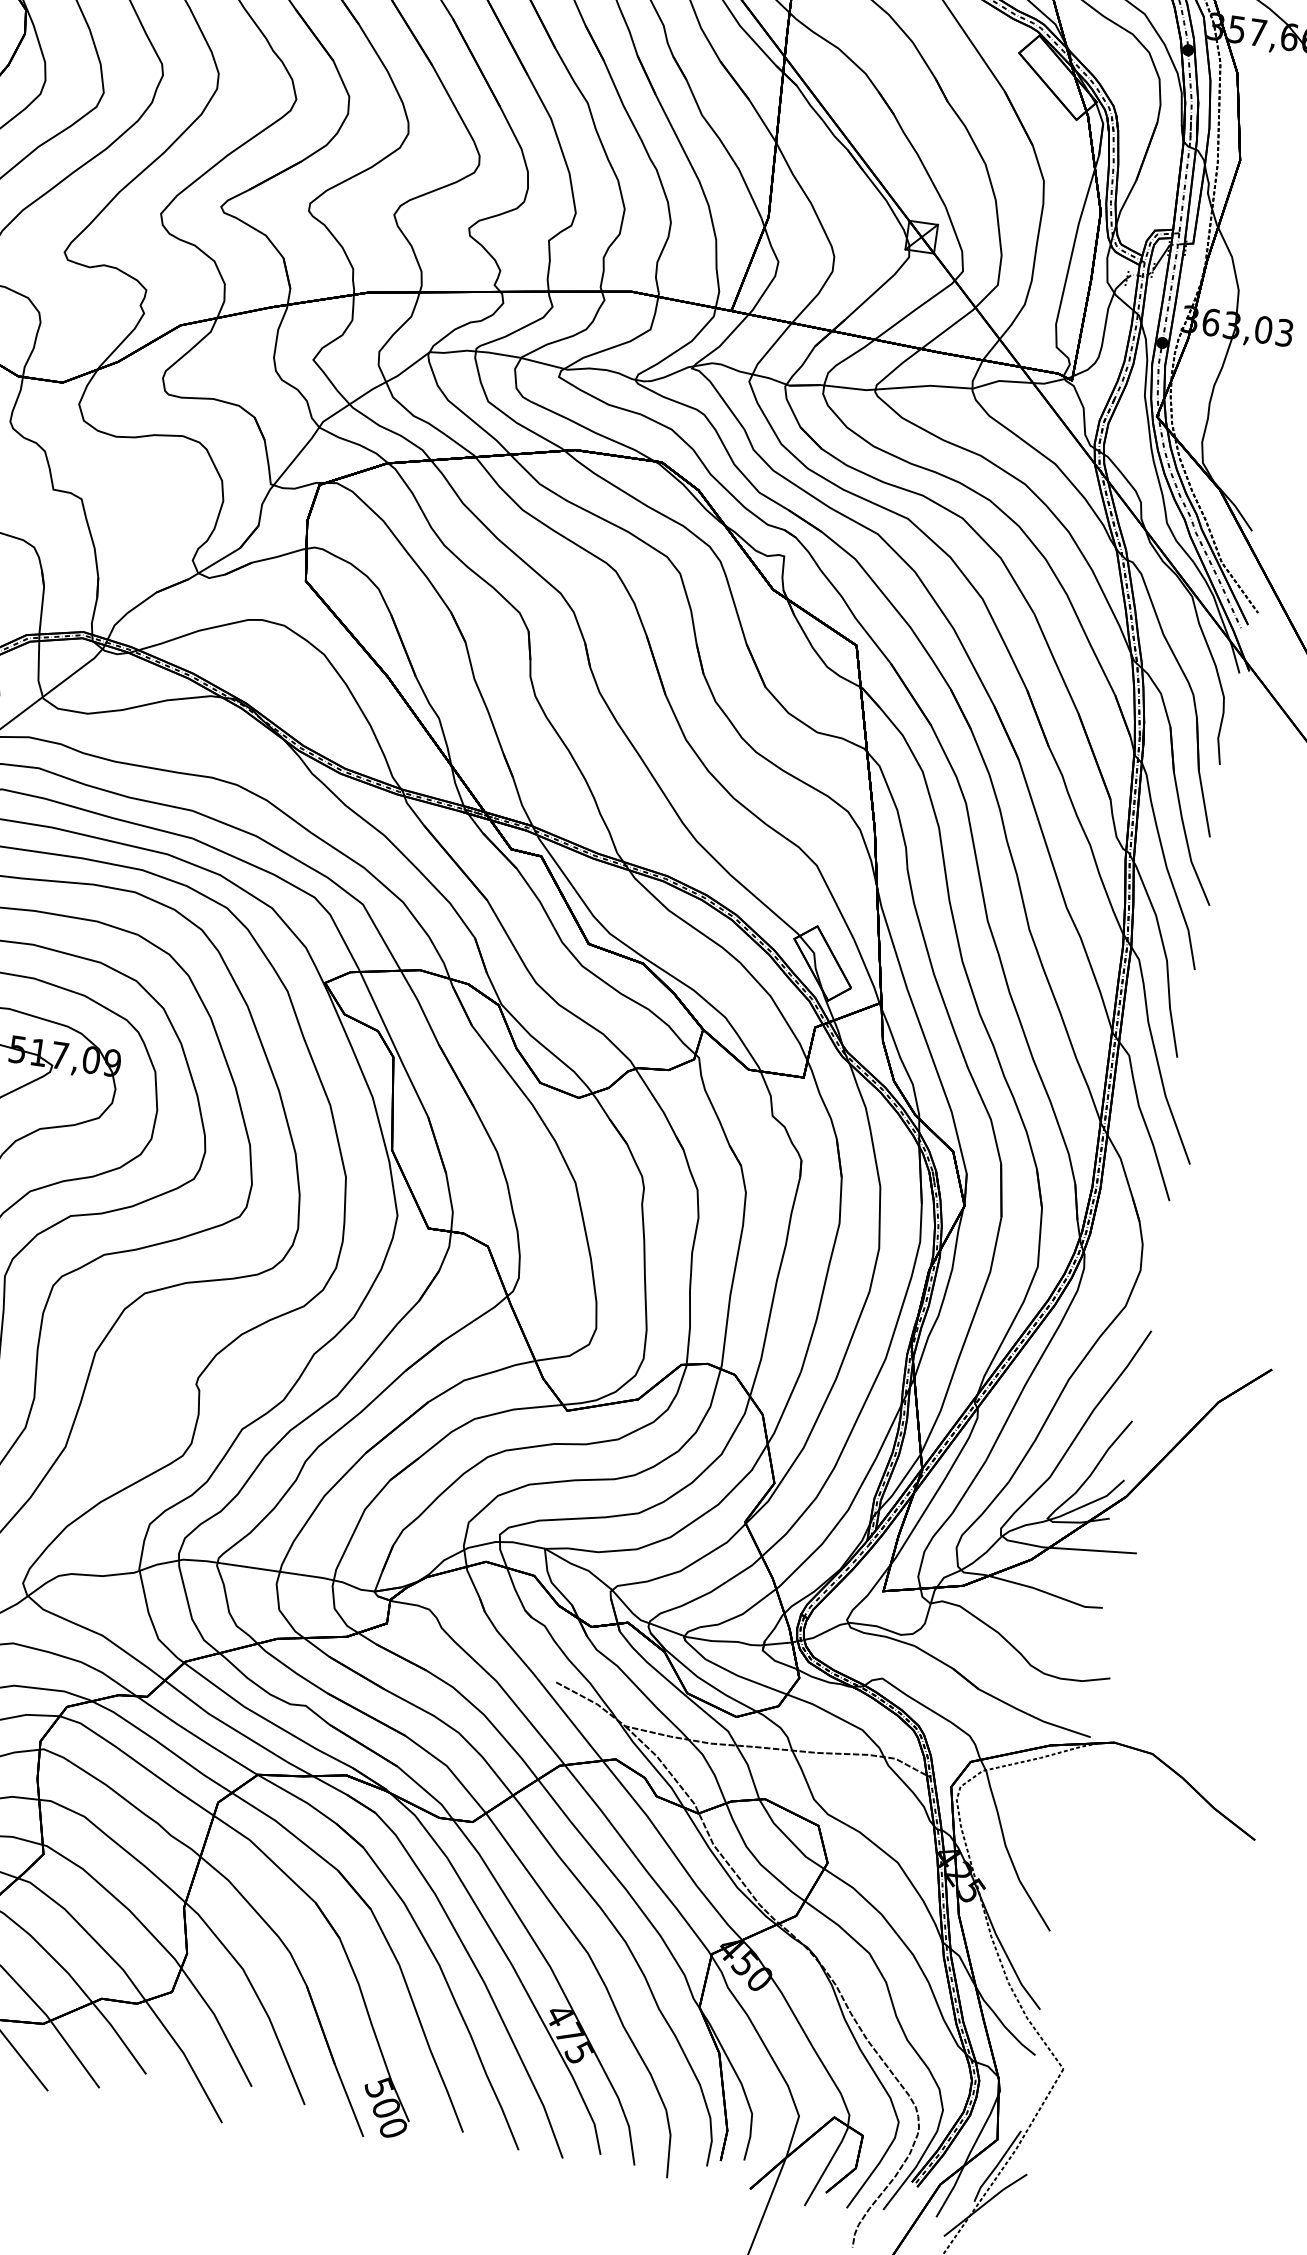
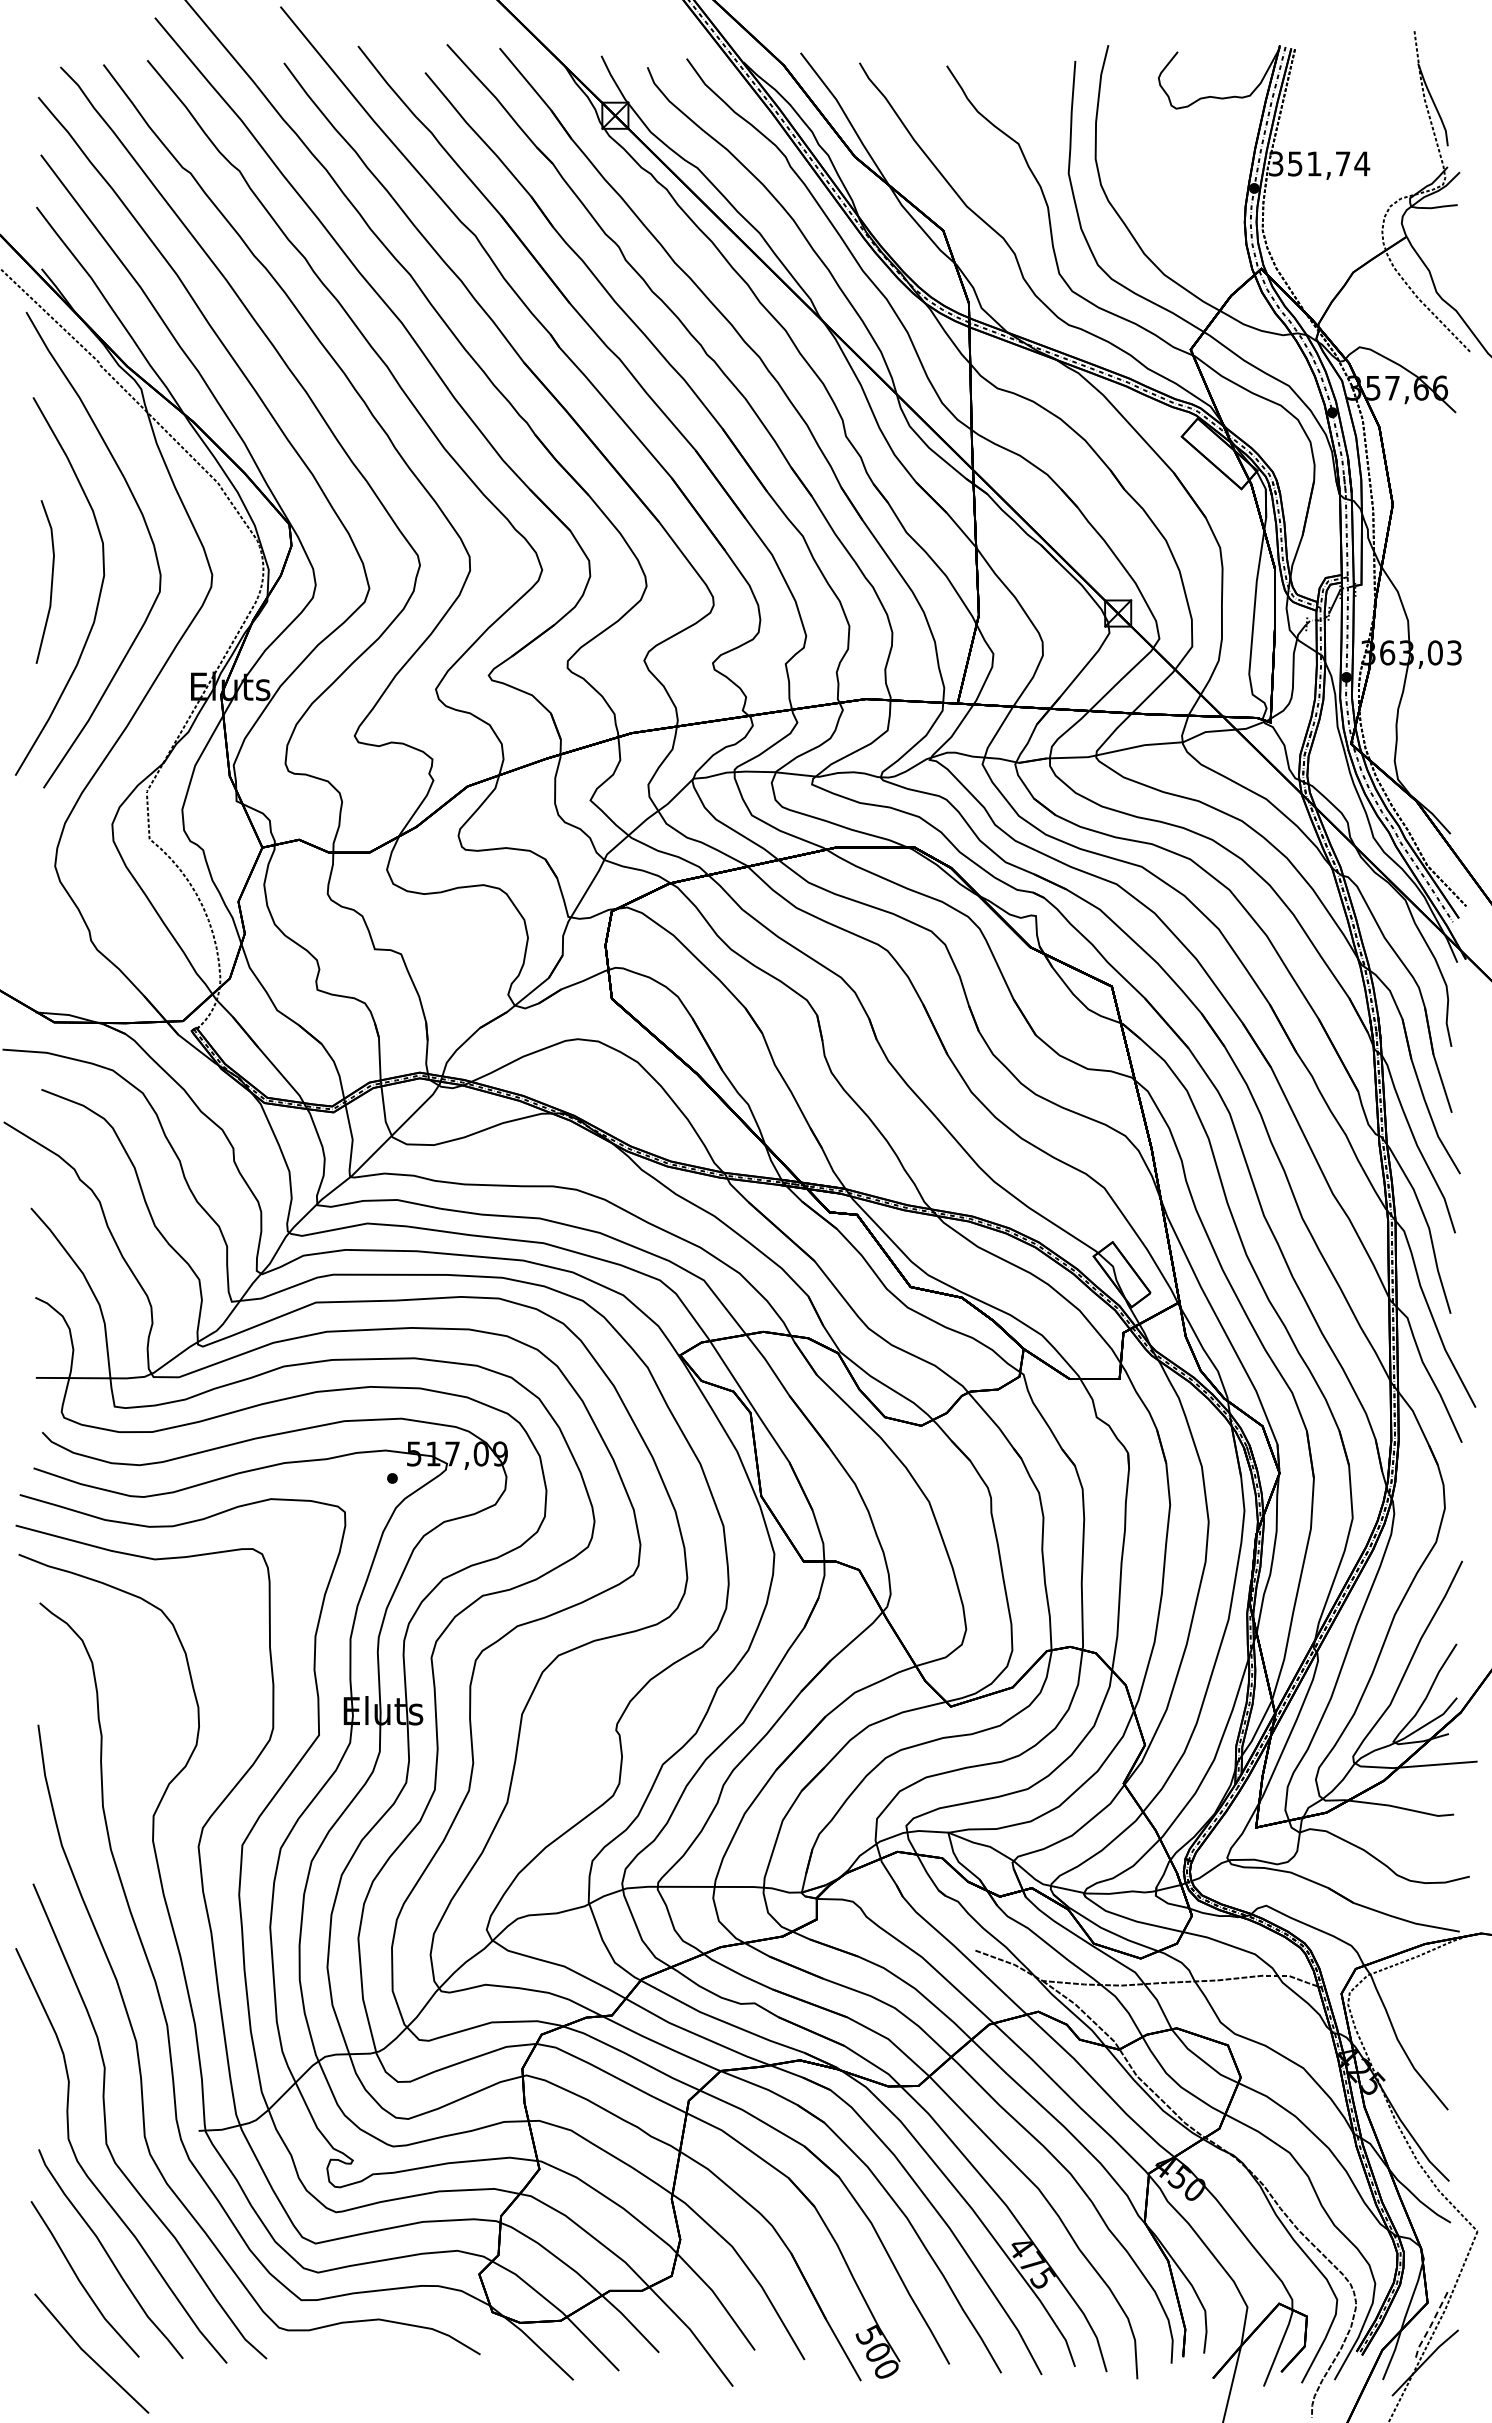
line: (995, 2166) -> (1429, 2327), solid -> dashed

